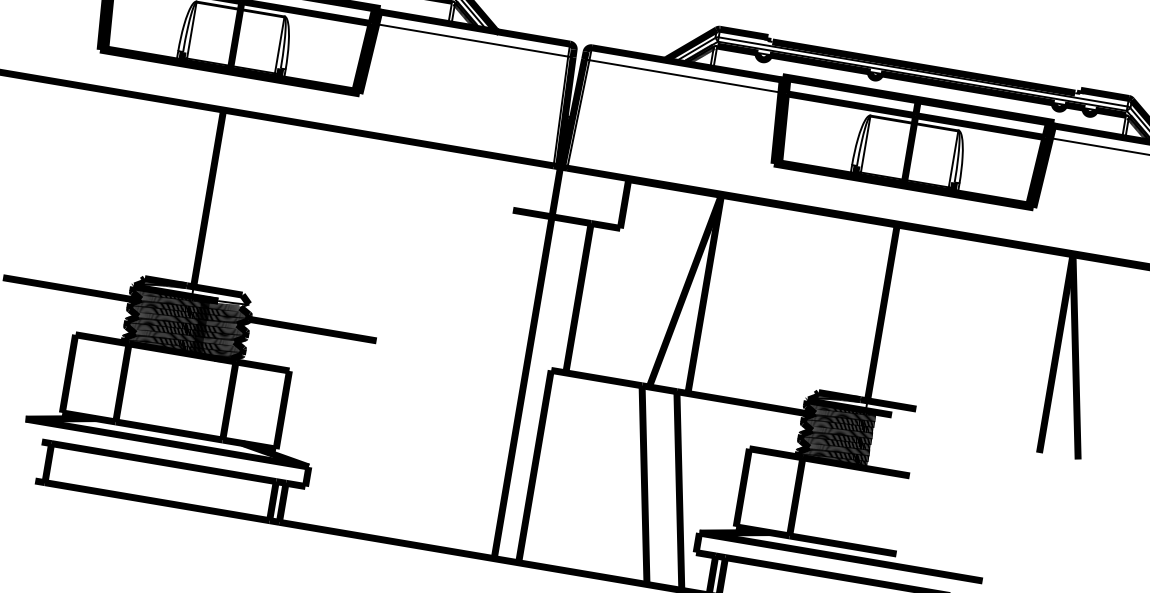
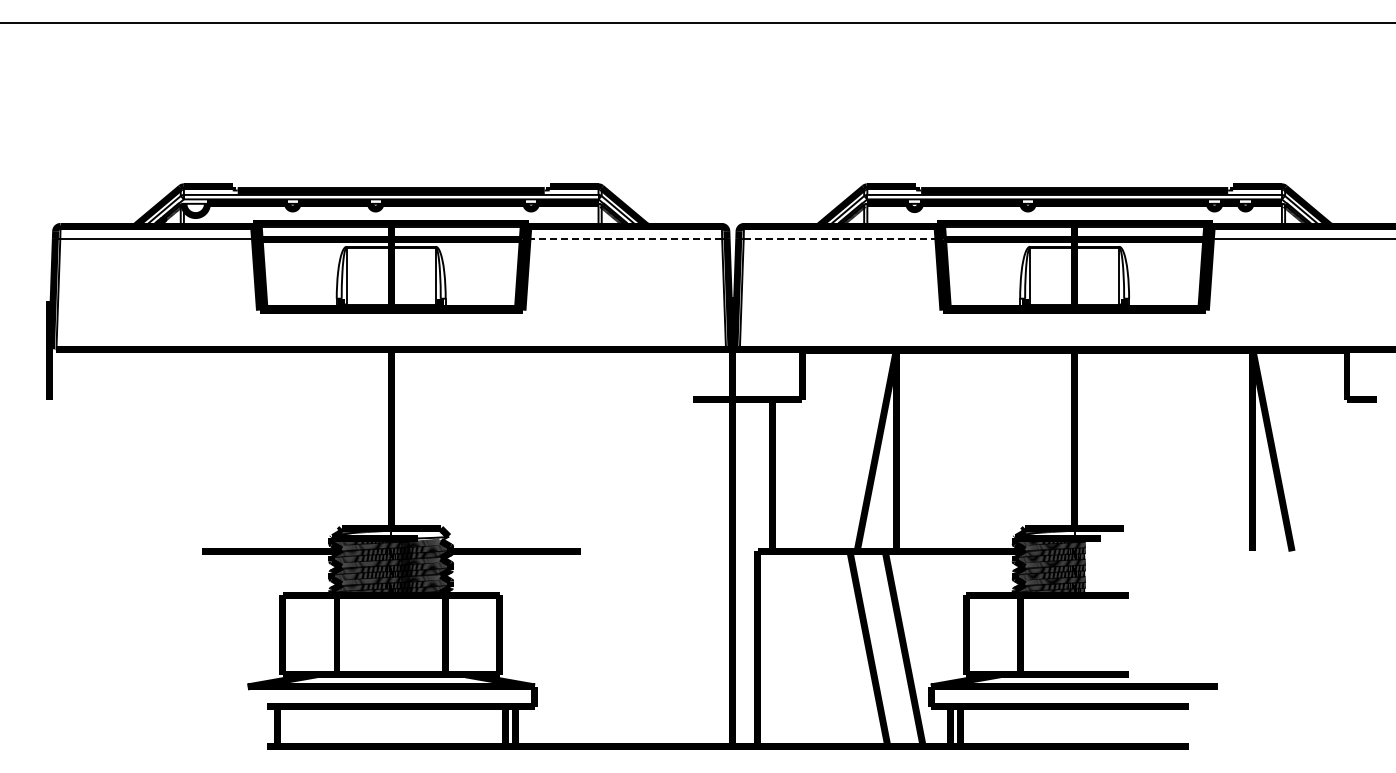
line: (472, 40) -> (625, 239), solid -> dashed
line: (685, 76) -> (841, 239), solid -> dashed

